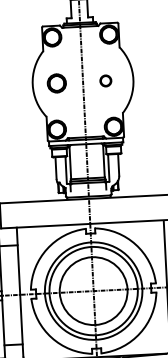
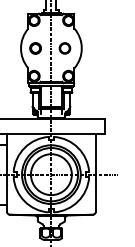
part: (106, 81) -> (65, 48), size x1.6

